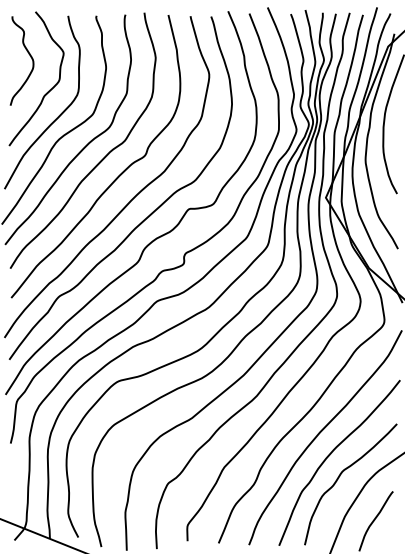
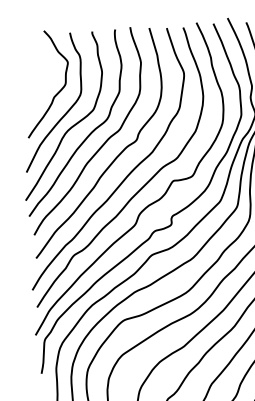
curve: (28, 54) -> (40, 64), removed

